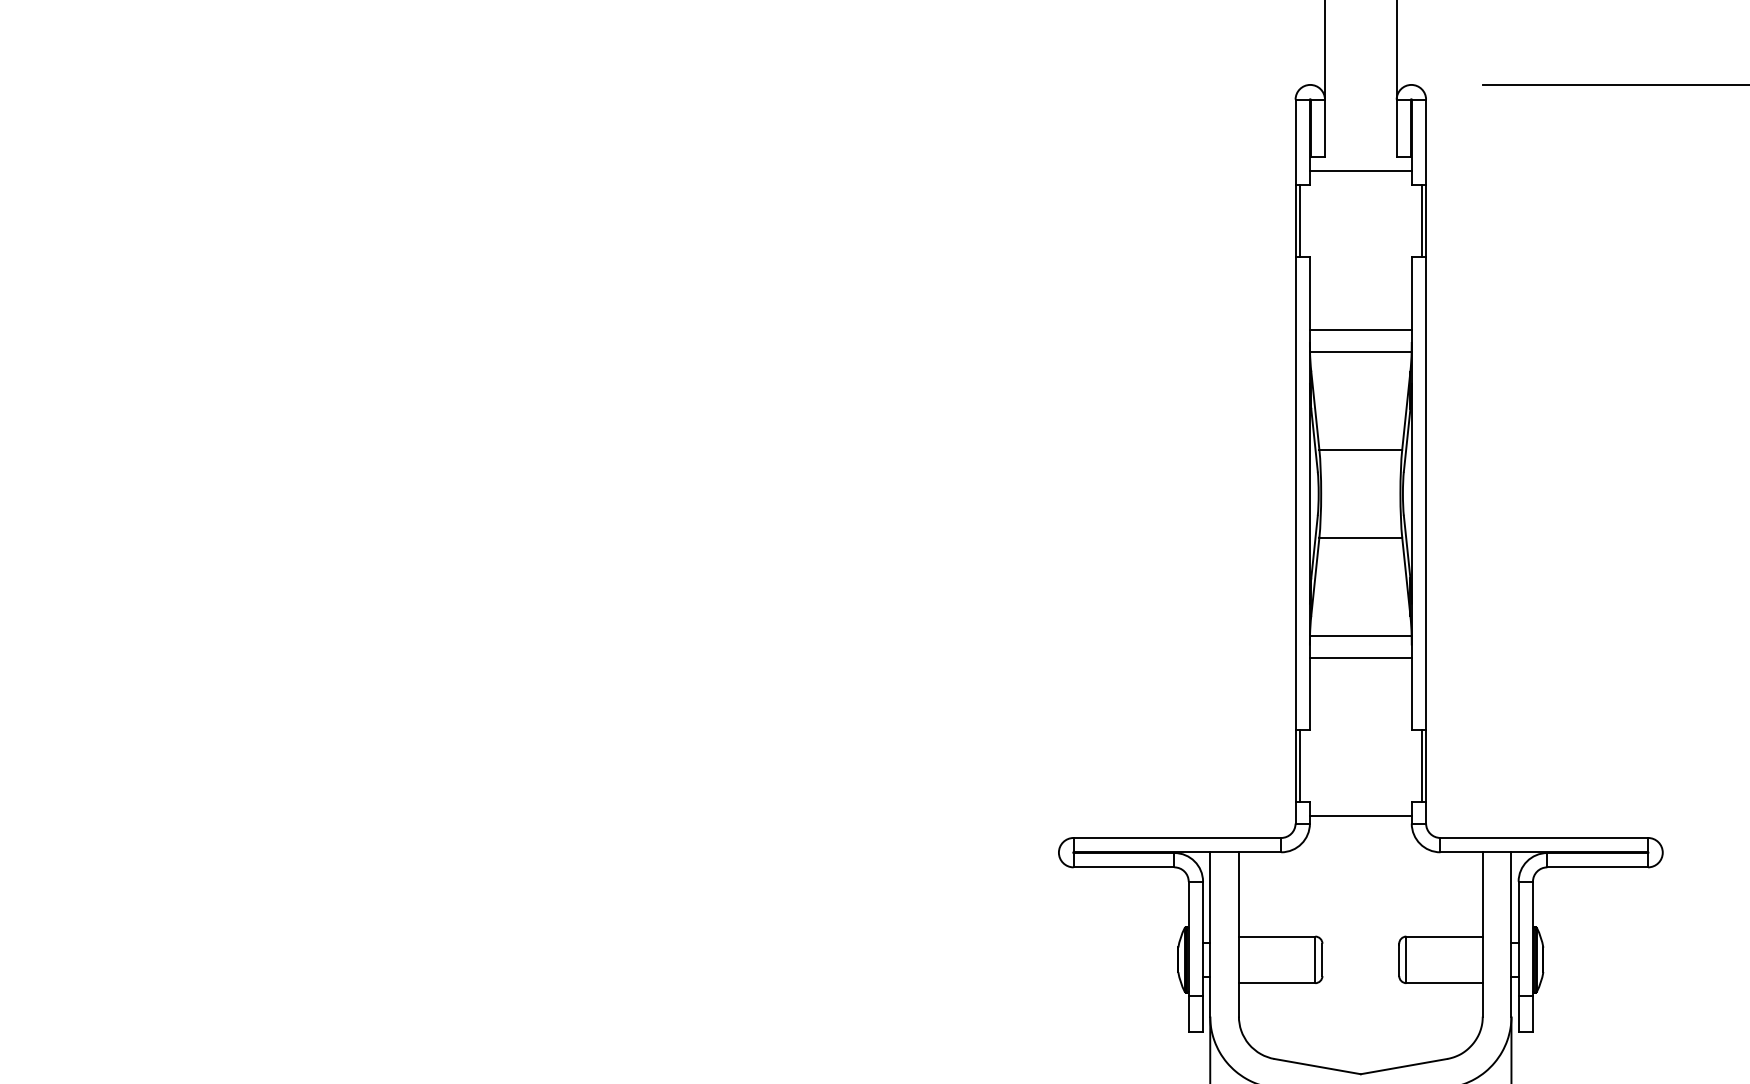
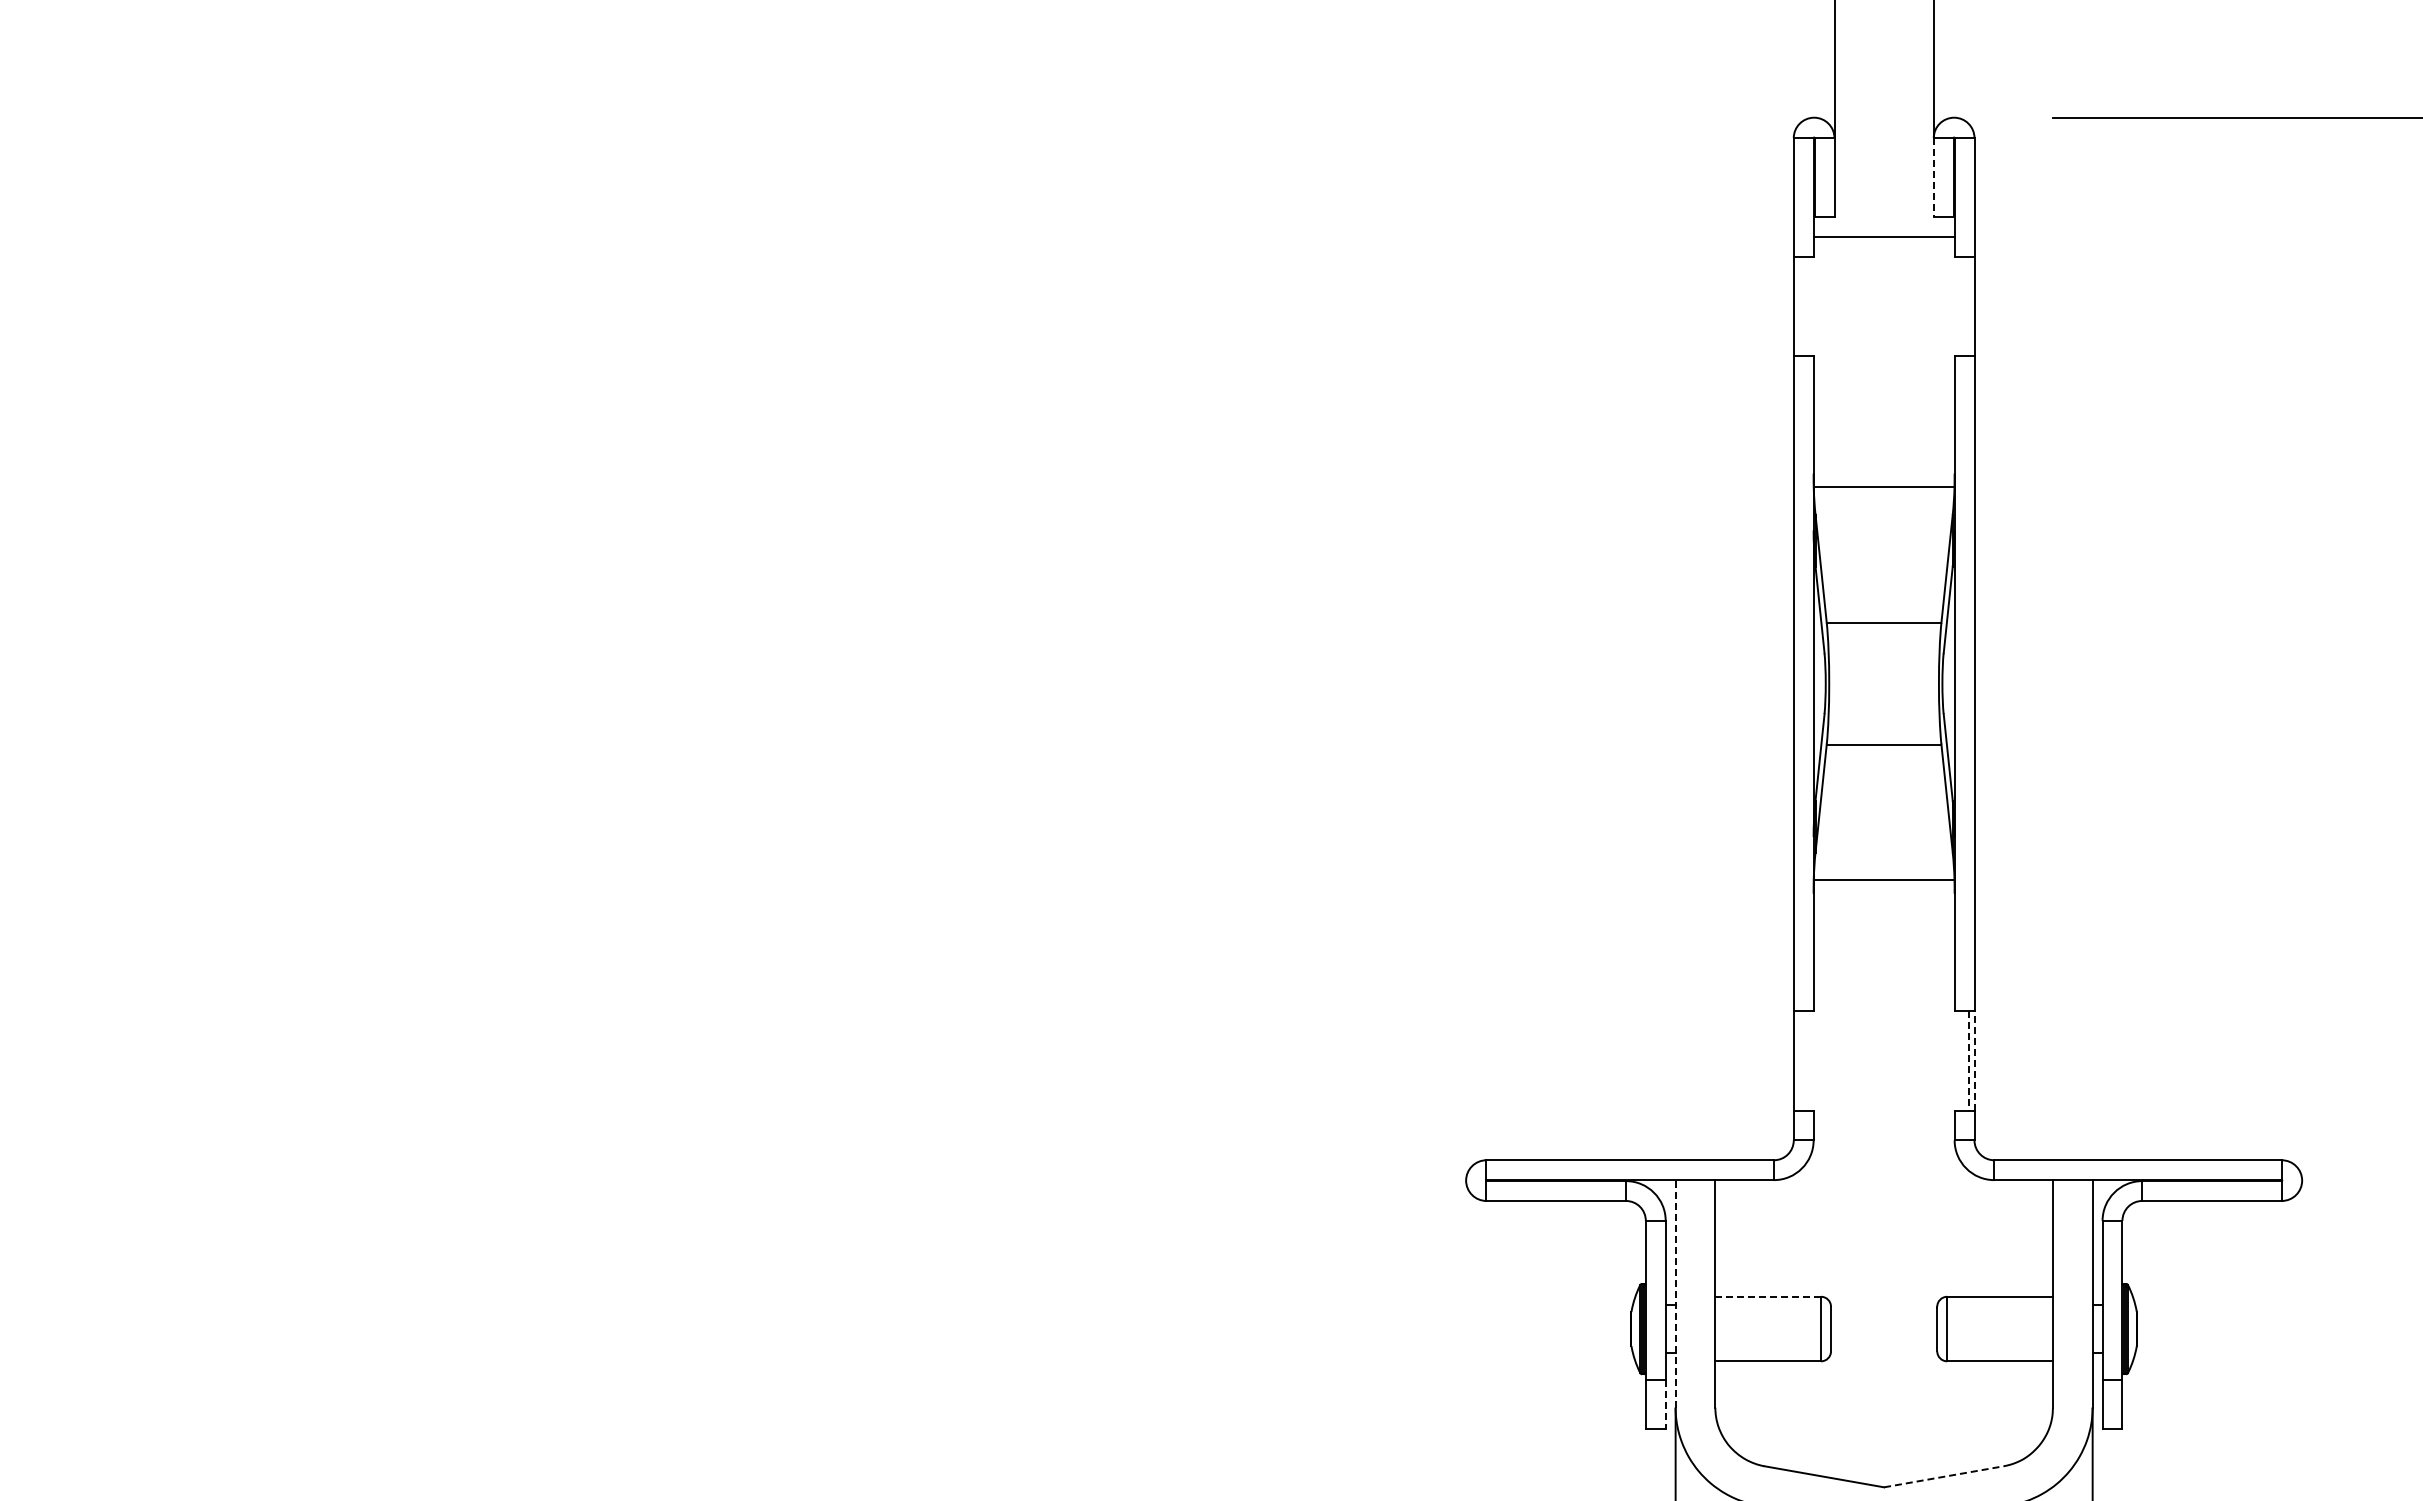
line: (1396, 128) -> (1933, 178), solid -> dashed
line: (1299, 221) -> (1799, 306), removed
line: (1421, 221) -> (1968, 306), removed
line: (1360, 329) -> (1883, 456), removed
line: (1360, 657) -> (1883, 910), removed
line: (1299, 765) -> (1799, 1060), removed
line: (1421, 765) -> (1968, 1060), solid -> dashed
line: (1426, 765) -> (1974, 1060), solid -> dashed
line: (1360, 816) -> (1883, 1130), removed
line: (1210, 934) -> (1675, 1293), solid -> dashed
line: (1277, 936) -> (1768, 1296), solid -> dashed
line: (1202, 1014) -> (1665, 1404), solid -> dashed
line: (1403, 1066) -> (1943, 1476), solid -> dashed

